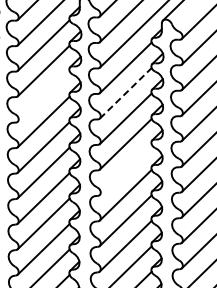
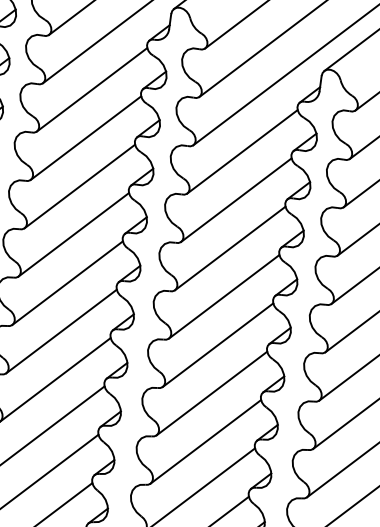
line: (126, 93) -> (237, 200), dashed -> solid
line: (43, 96) -> (79, 186), added
line: (125, 169) -> (217, 344), added

